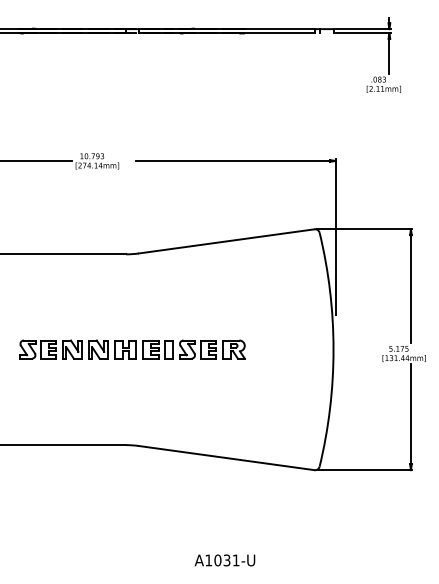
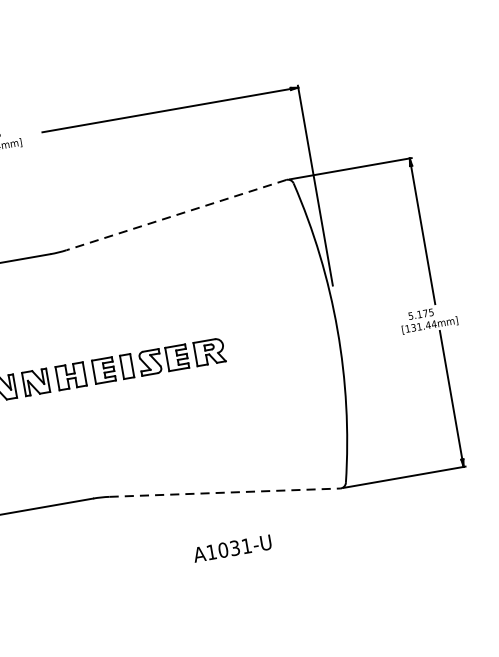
line: (226, 241) -> (176, 215), solid -> dashed
line: (226, 458) -> (224, 493), solid -> dashed
text: (224, 560) -> (231, 548), moved

